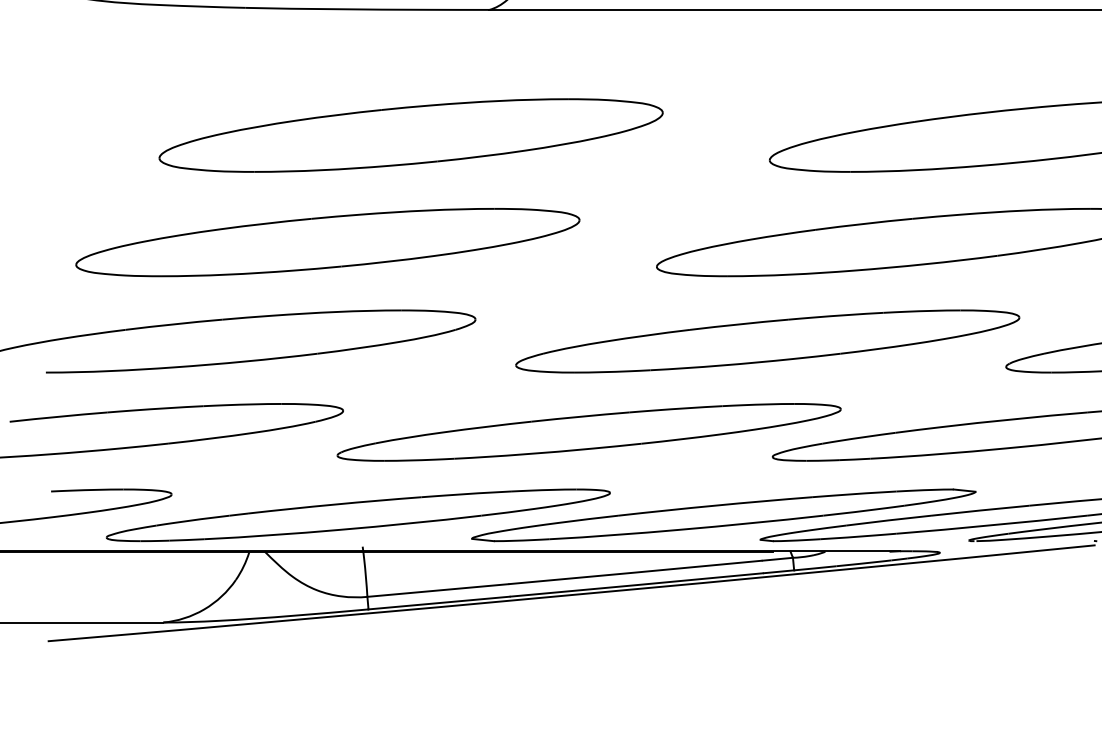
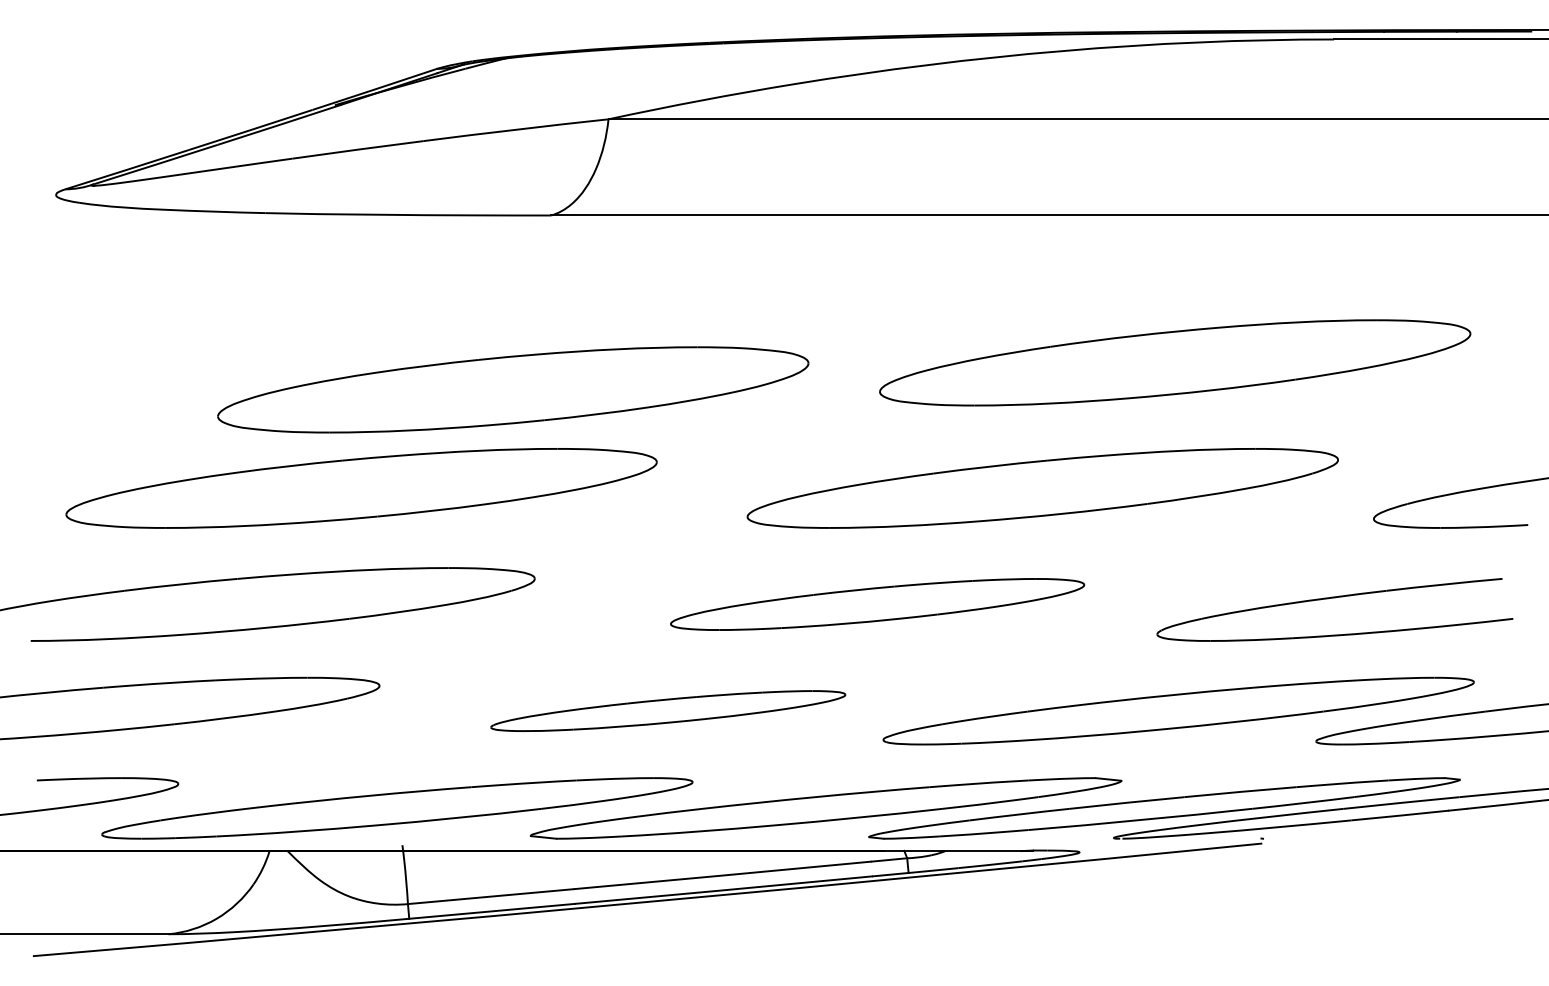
part: (411, 135) -> (513, 389), moved
part: (767, 341) -> (877, 604), size x0.7
part: (589, 431) -> (668, 710), size x0.6

